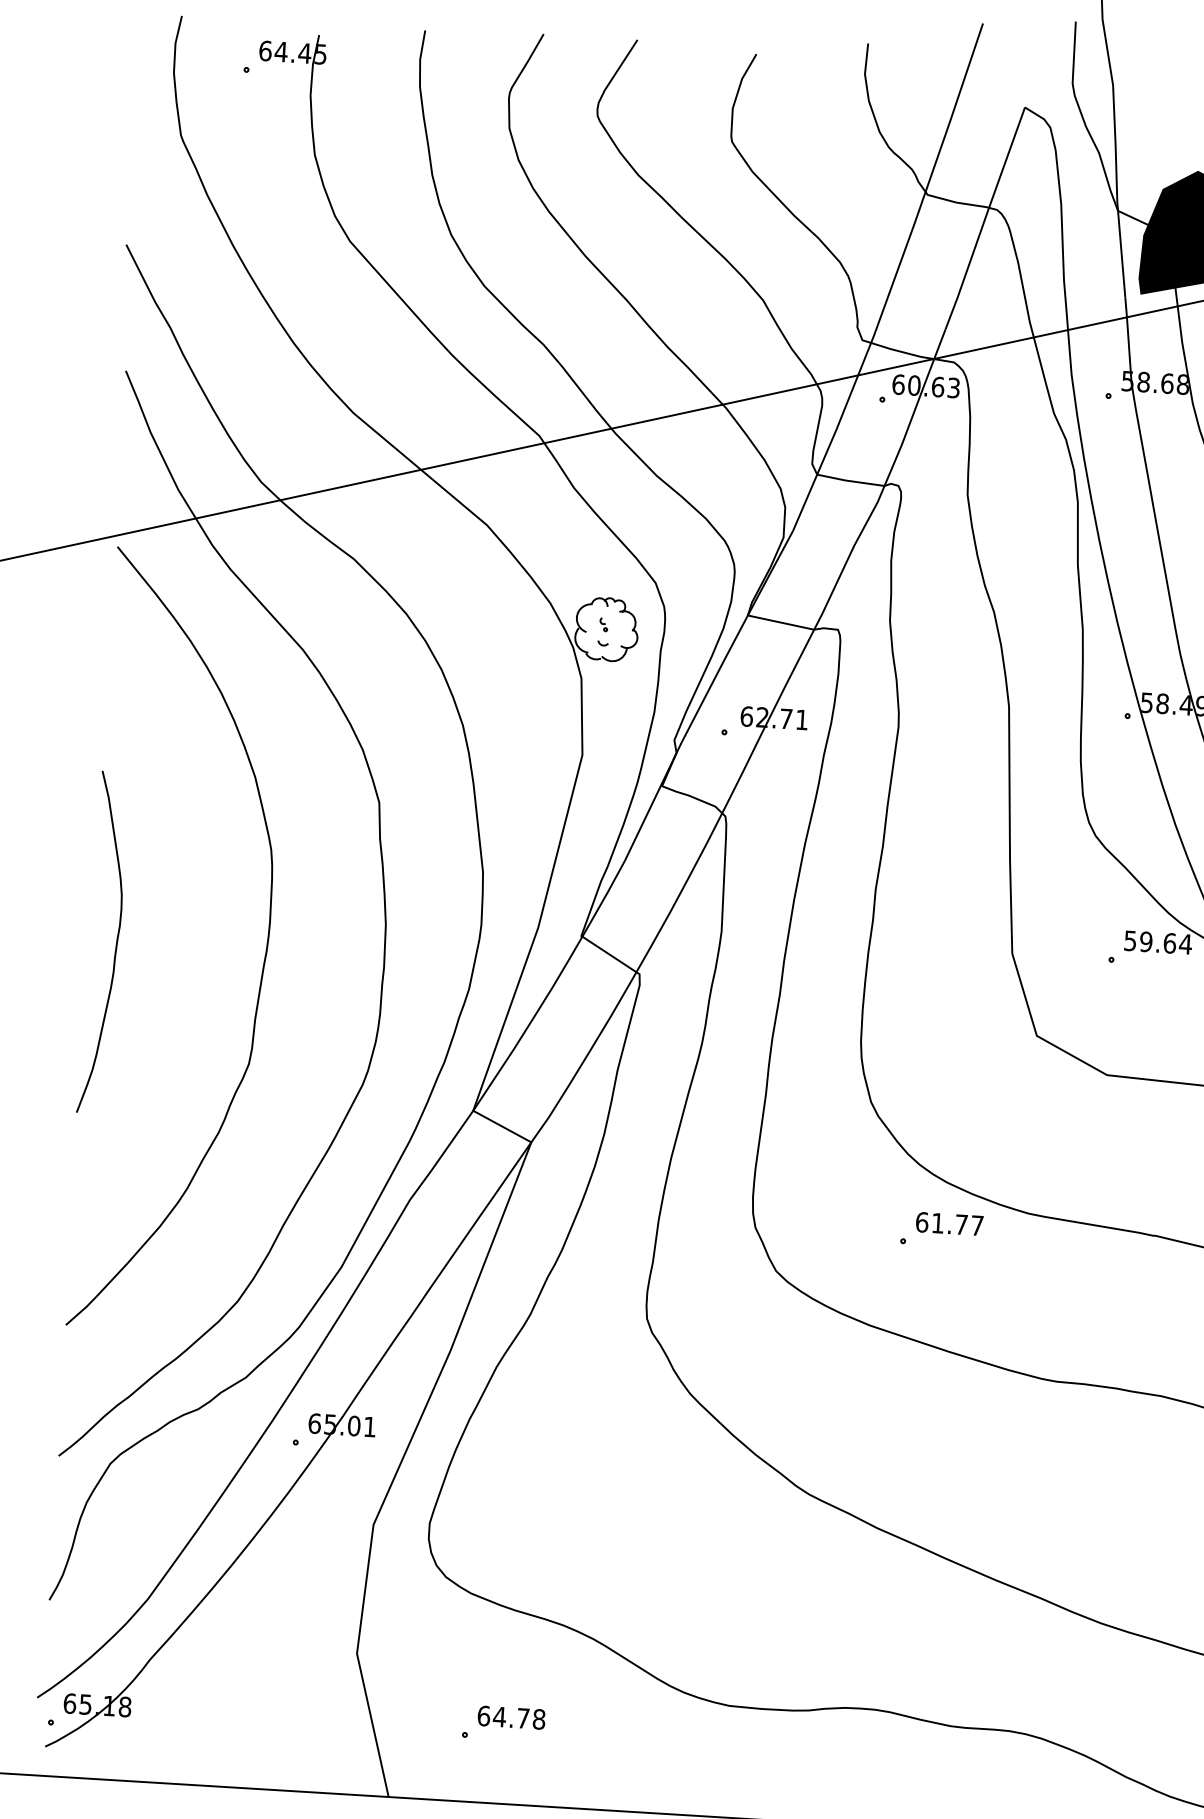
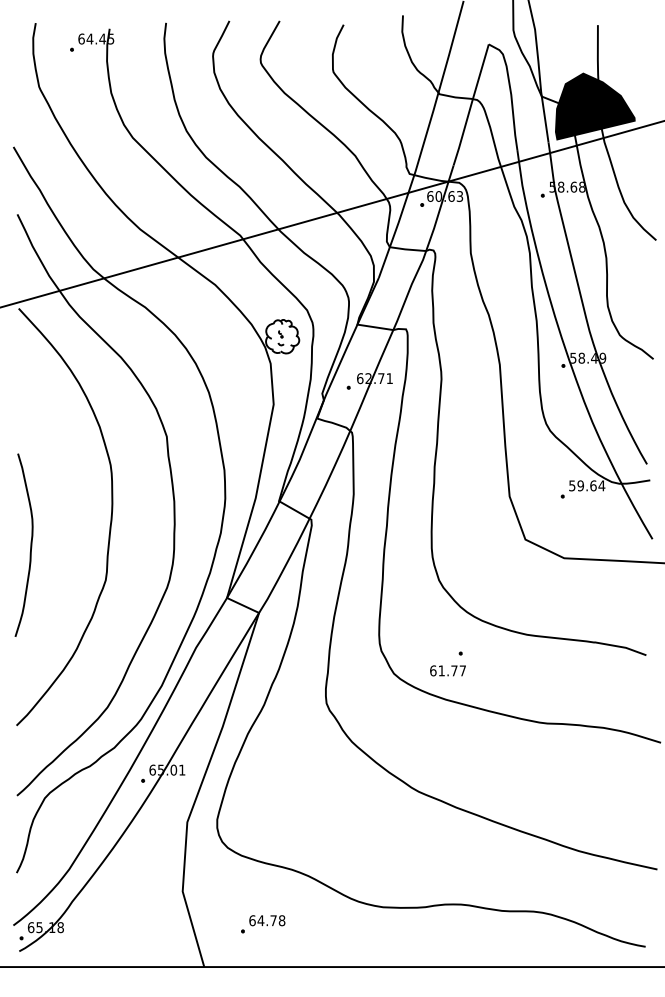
curve: (115, 941) -> (30, 544), moved
text: (948, 1223) -> (447, 670), moved

